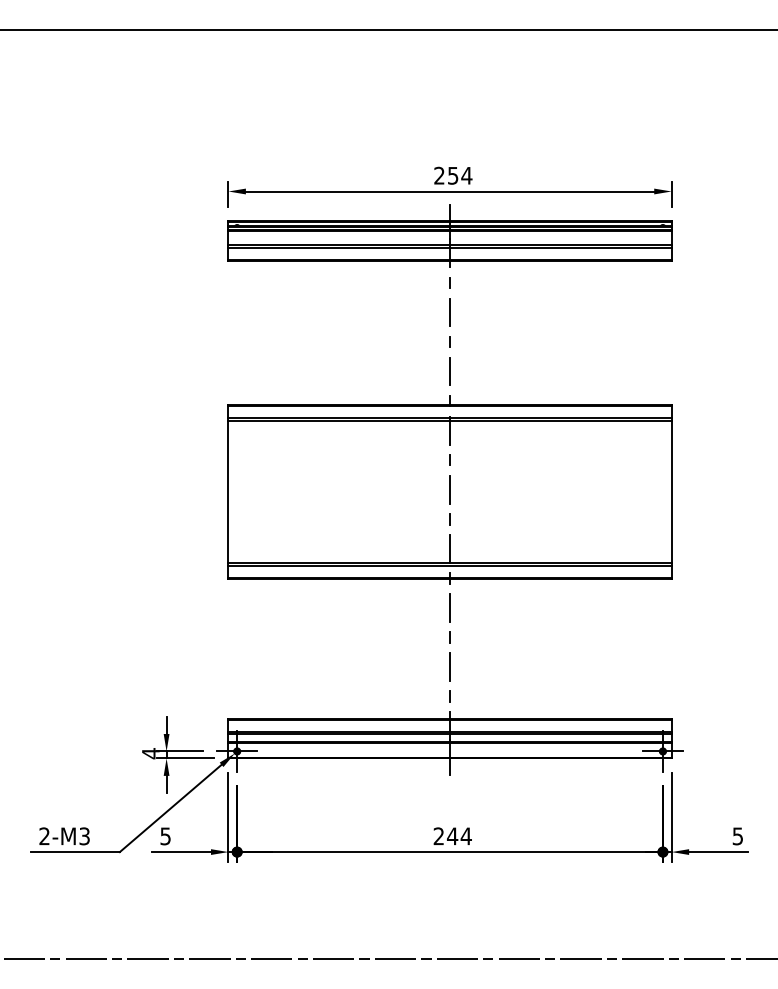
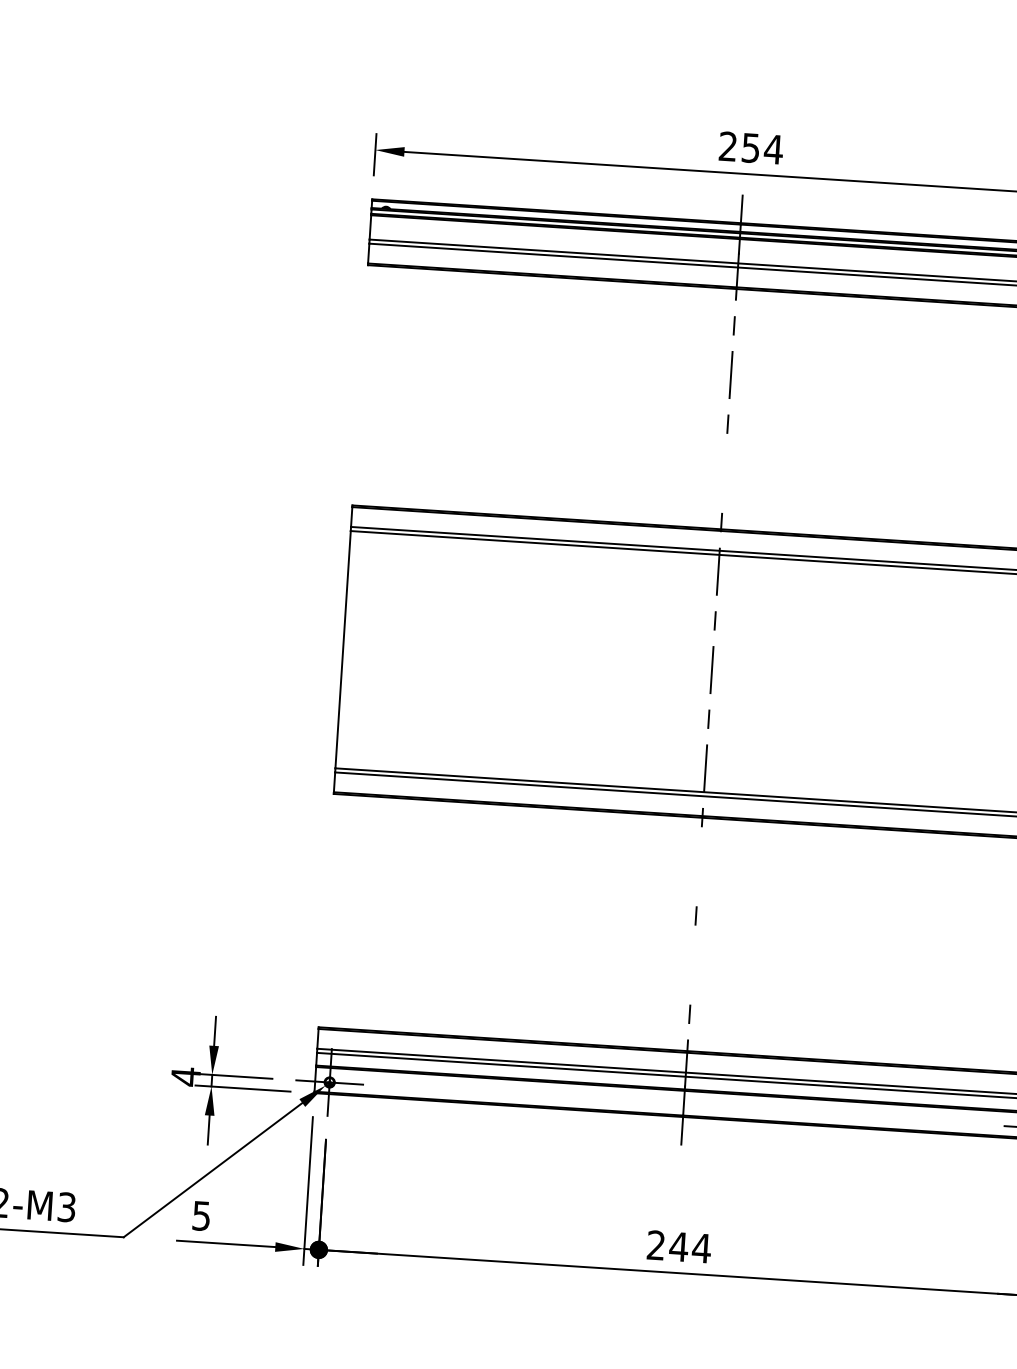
line: (450, 371) -> (725, 473), removed
line: (450, 607) -> (700, 865), removed
line: (450, 667) -> (693, 965), removed

